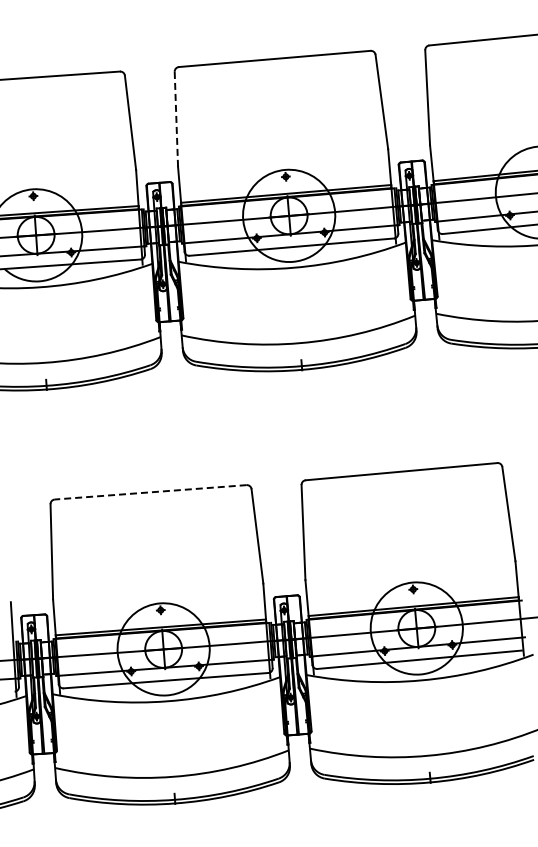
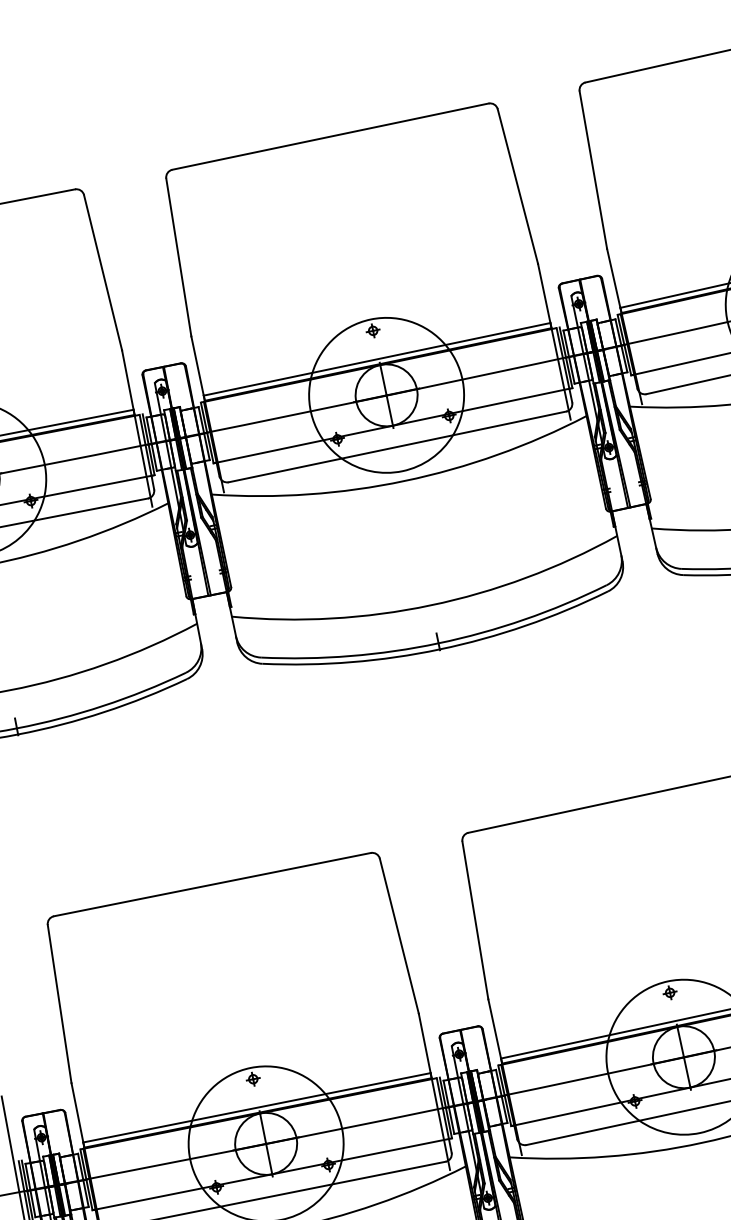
line: (176, 119) -> (179, 257), dashed -> solid
line: (150, 492) -> (212, 884), dashed -> solid

